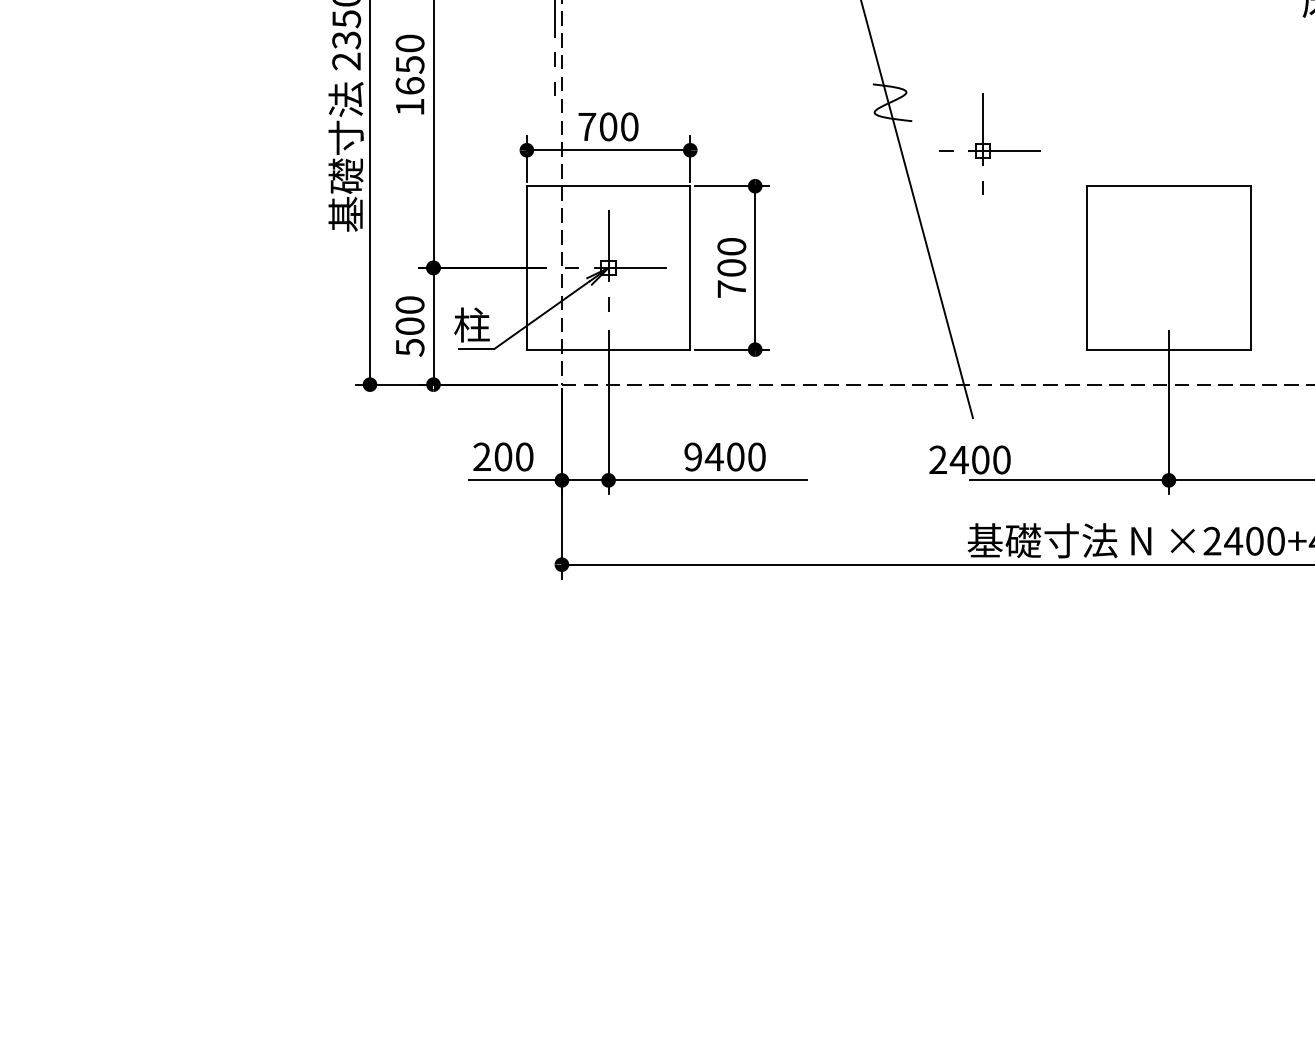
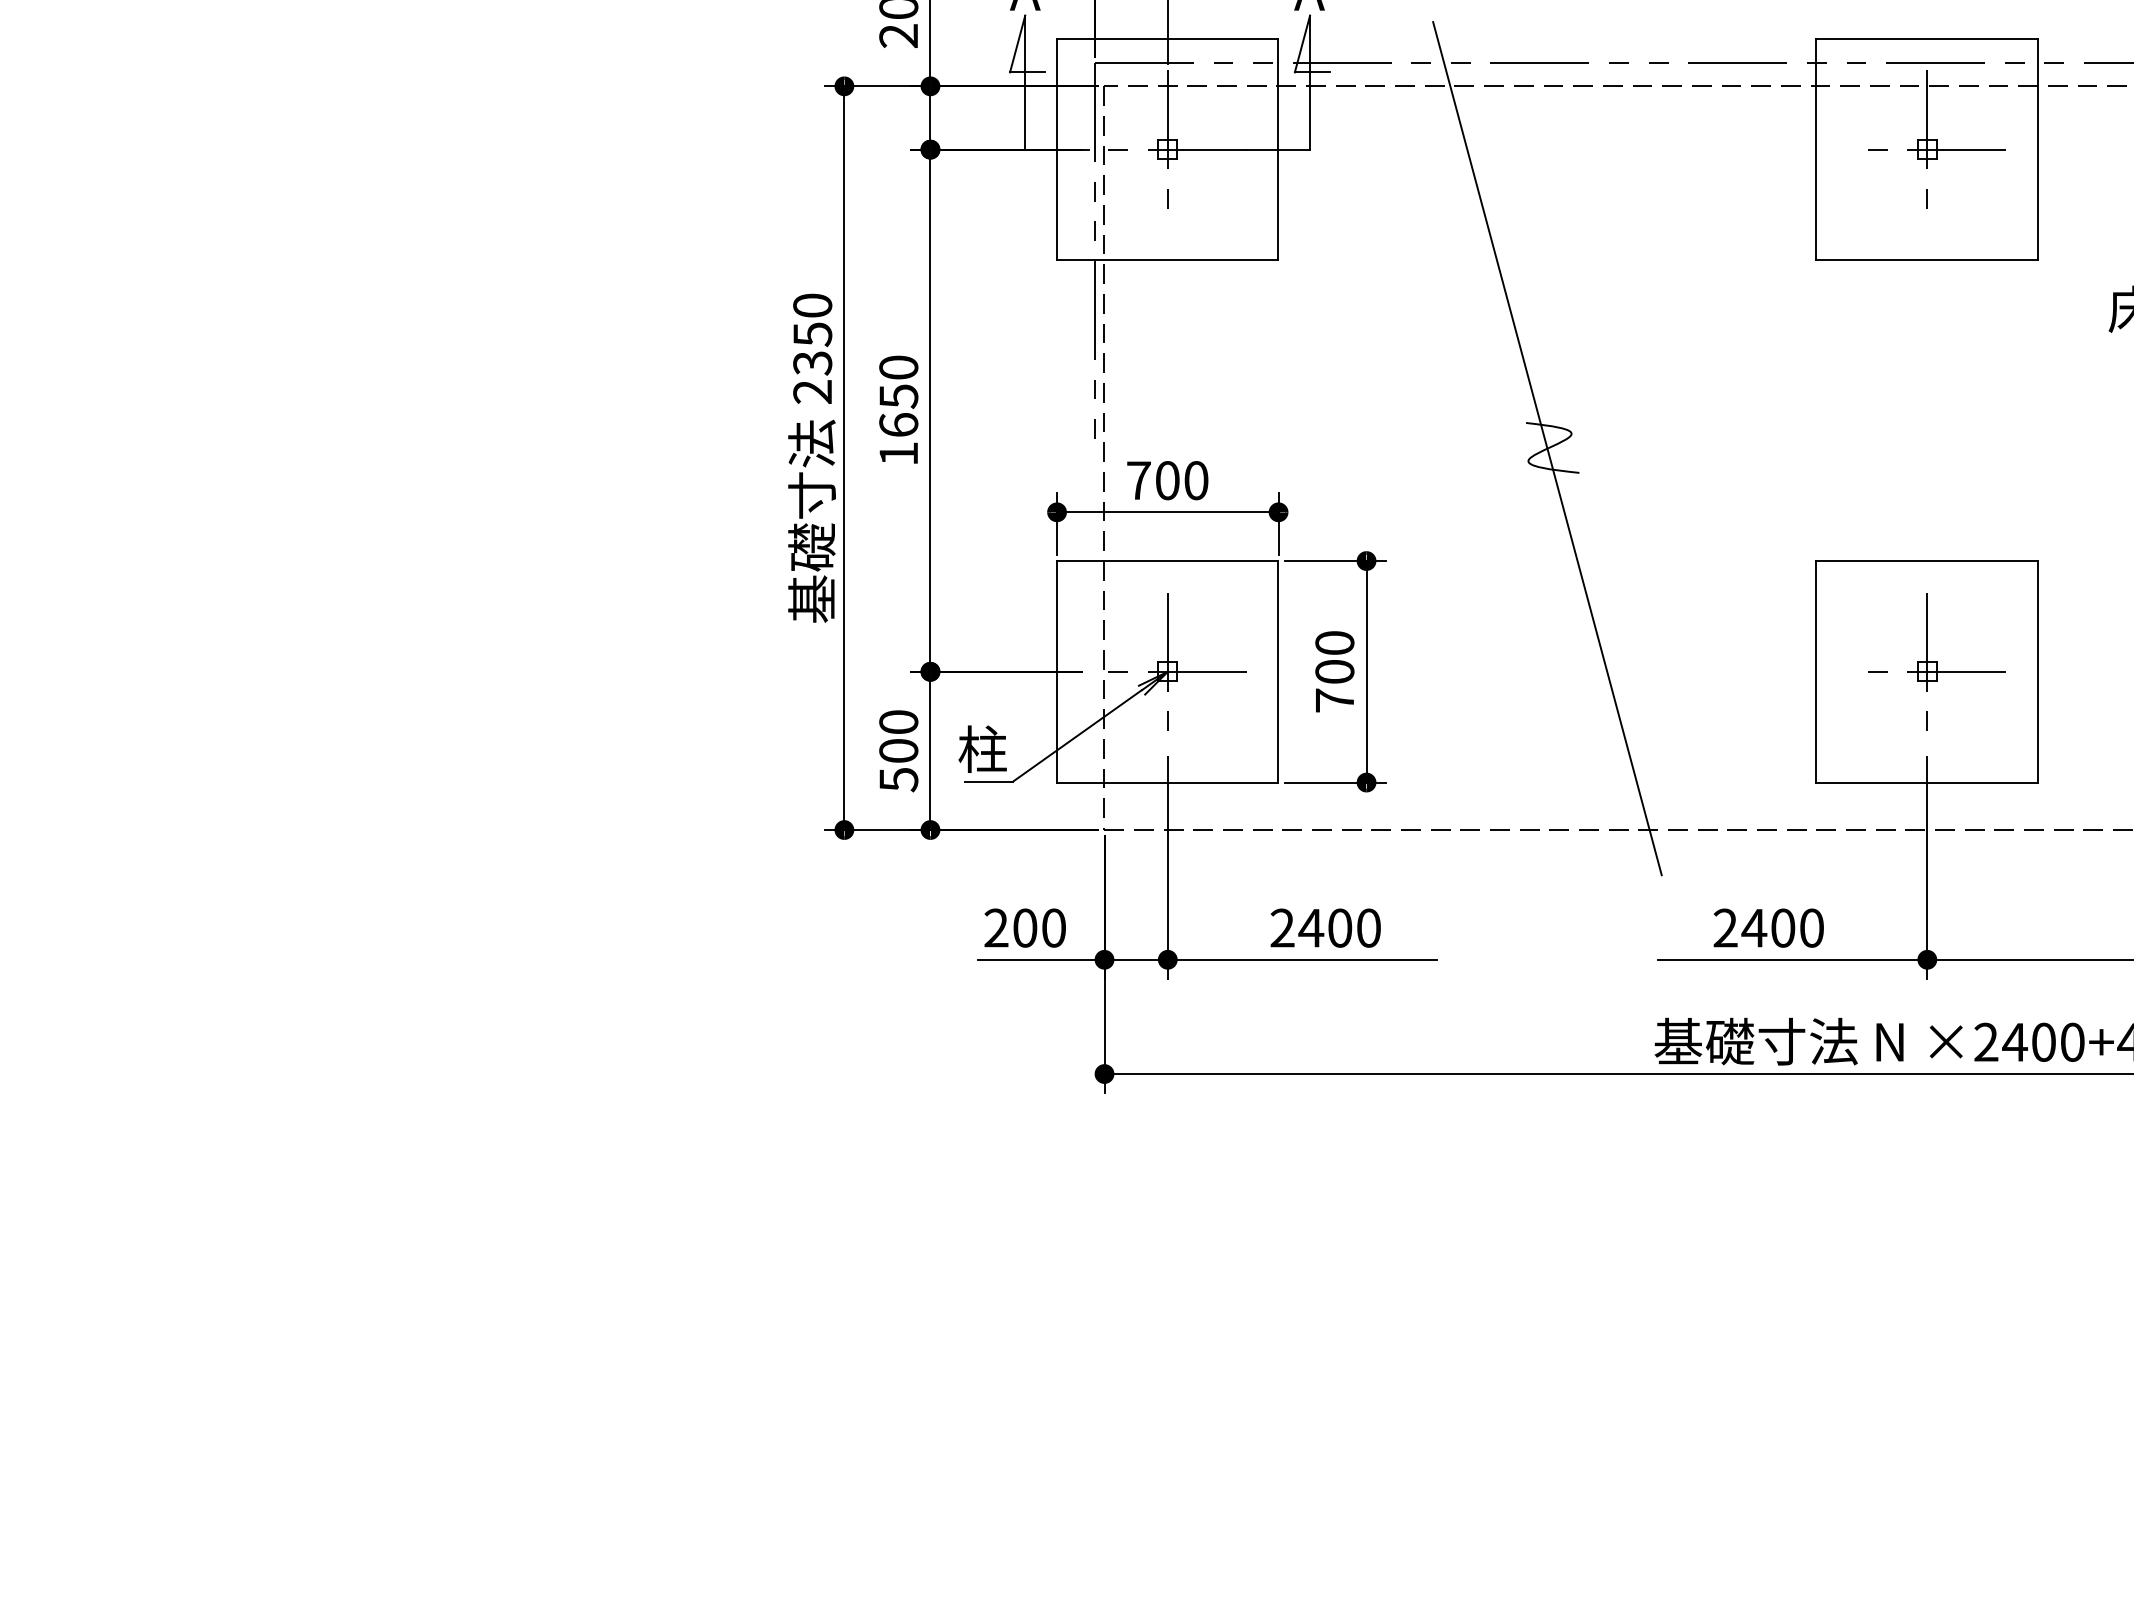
part: (989, 143) -> (1936, 661), moved
text: (693, 457) -> (1282, 928), 9400 -> 2400
text: (969, 459) -> (1768, 927), moved

